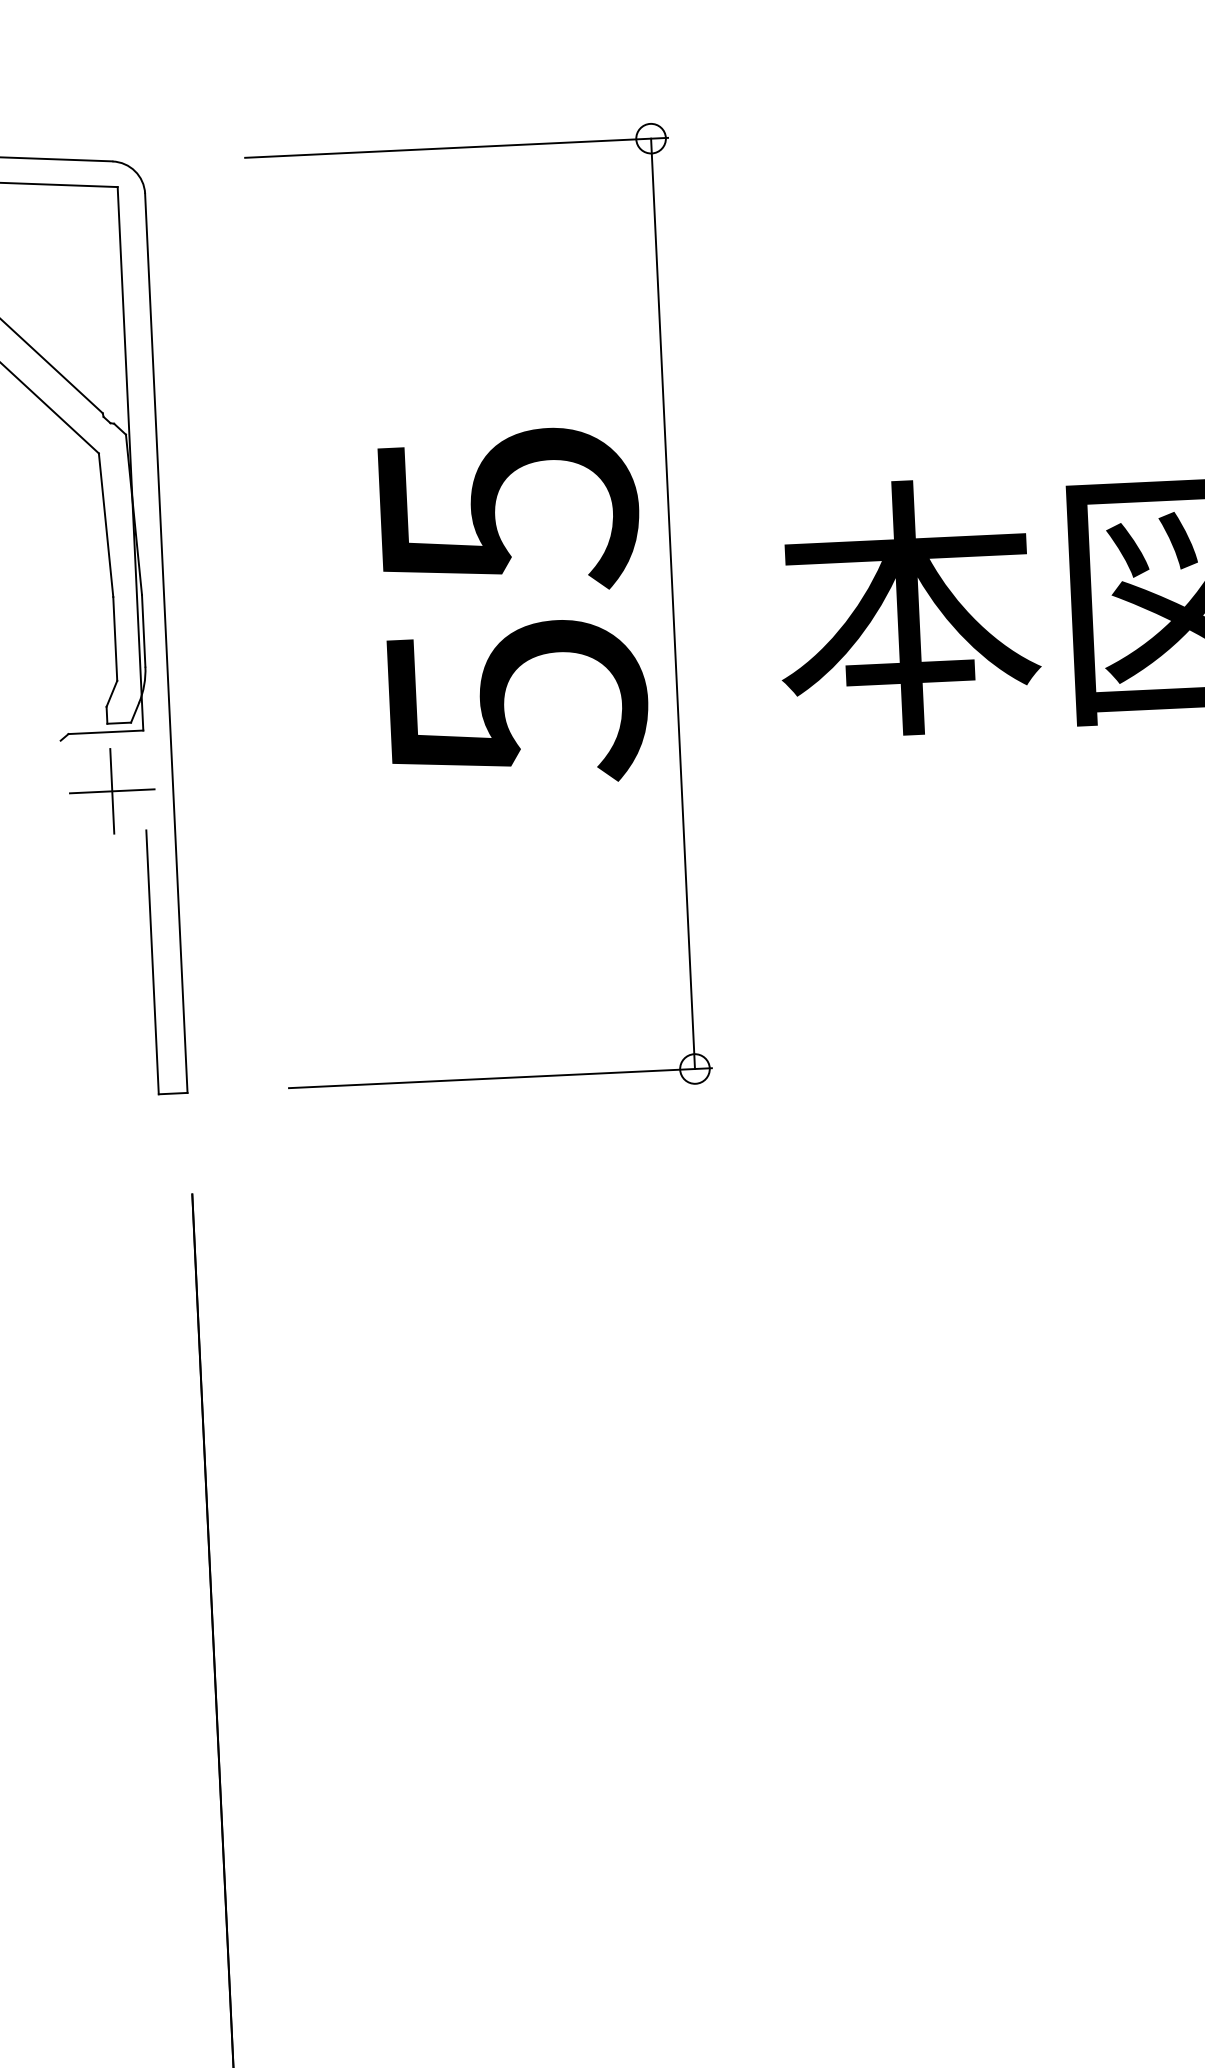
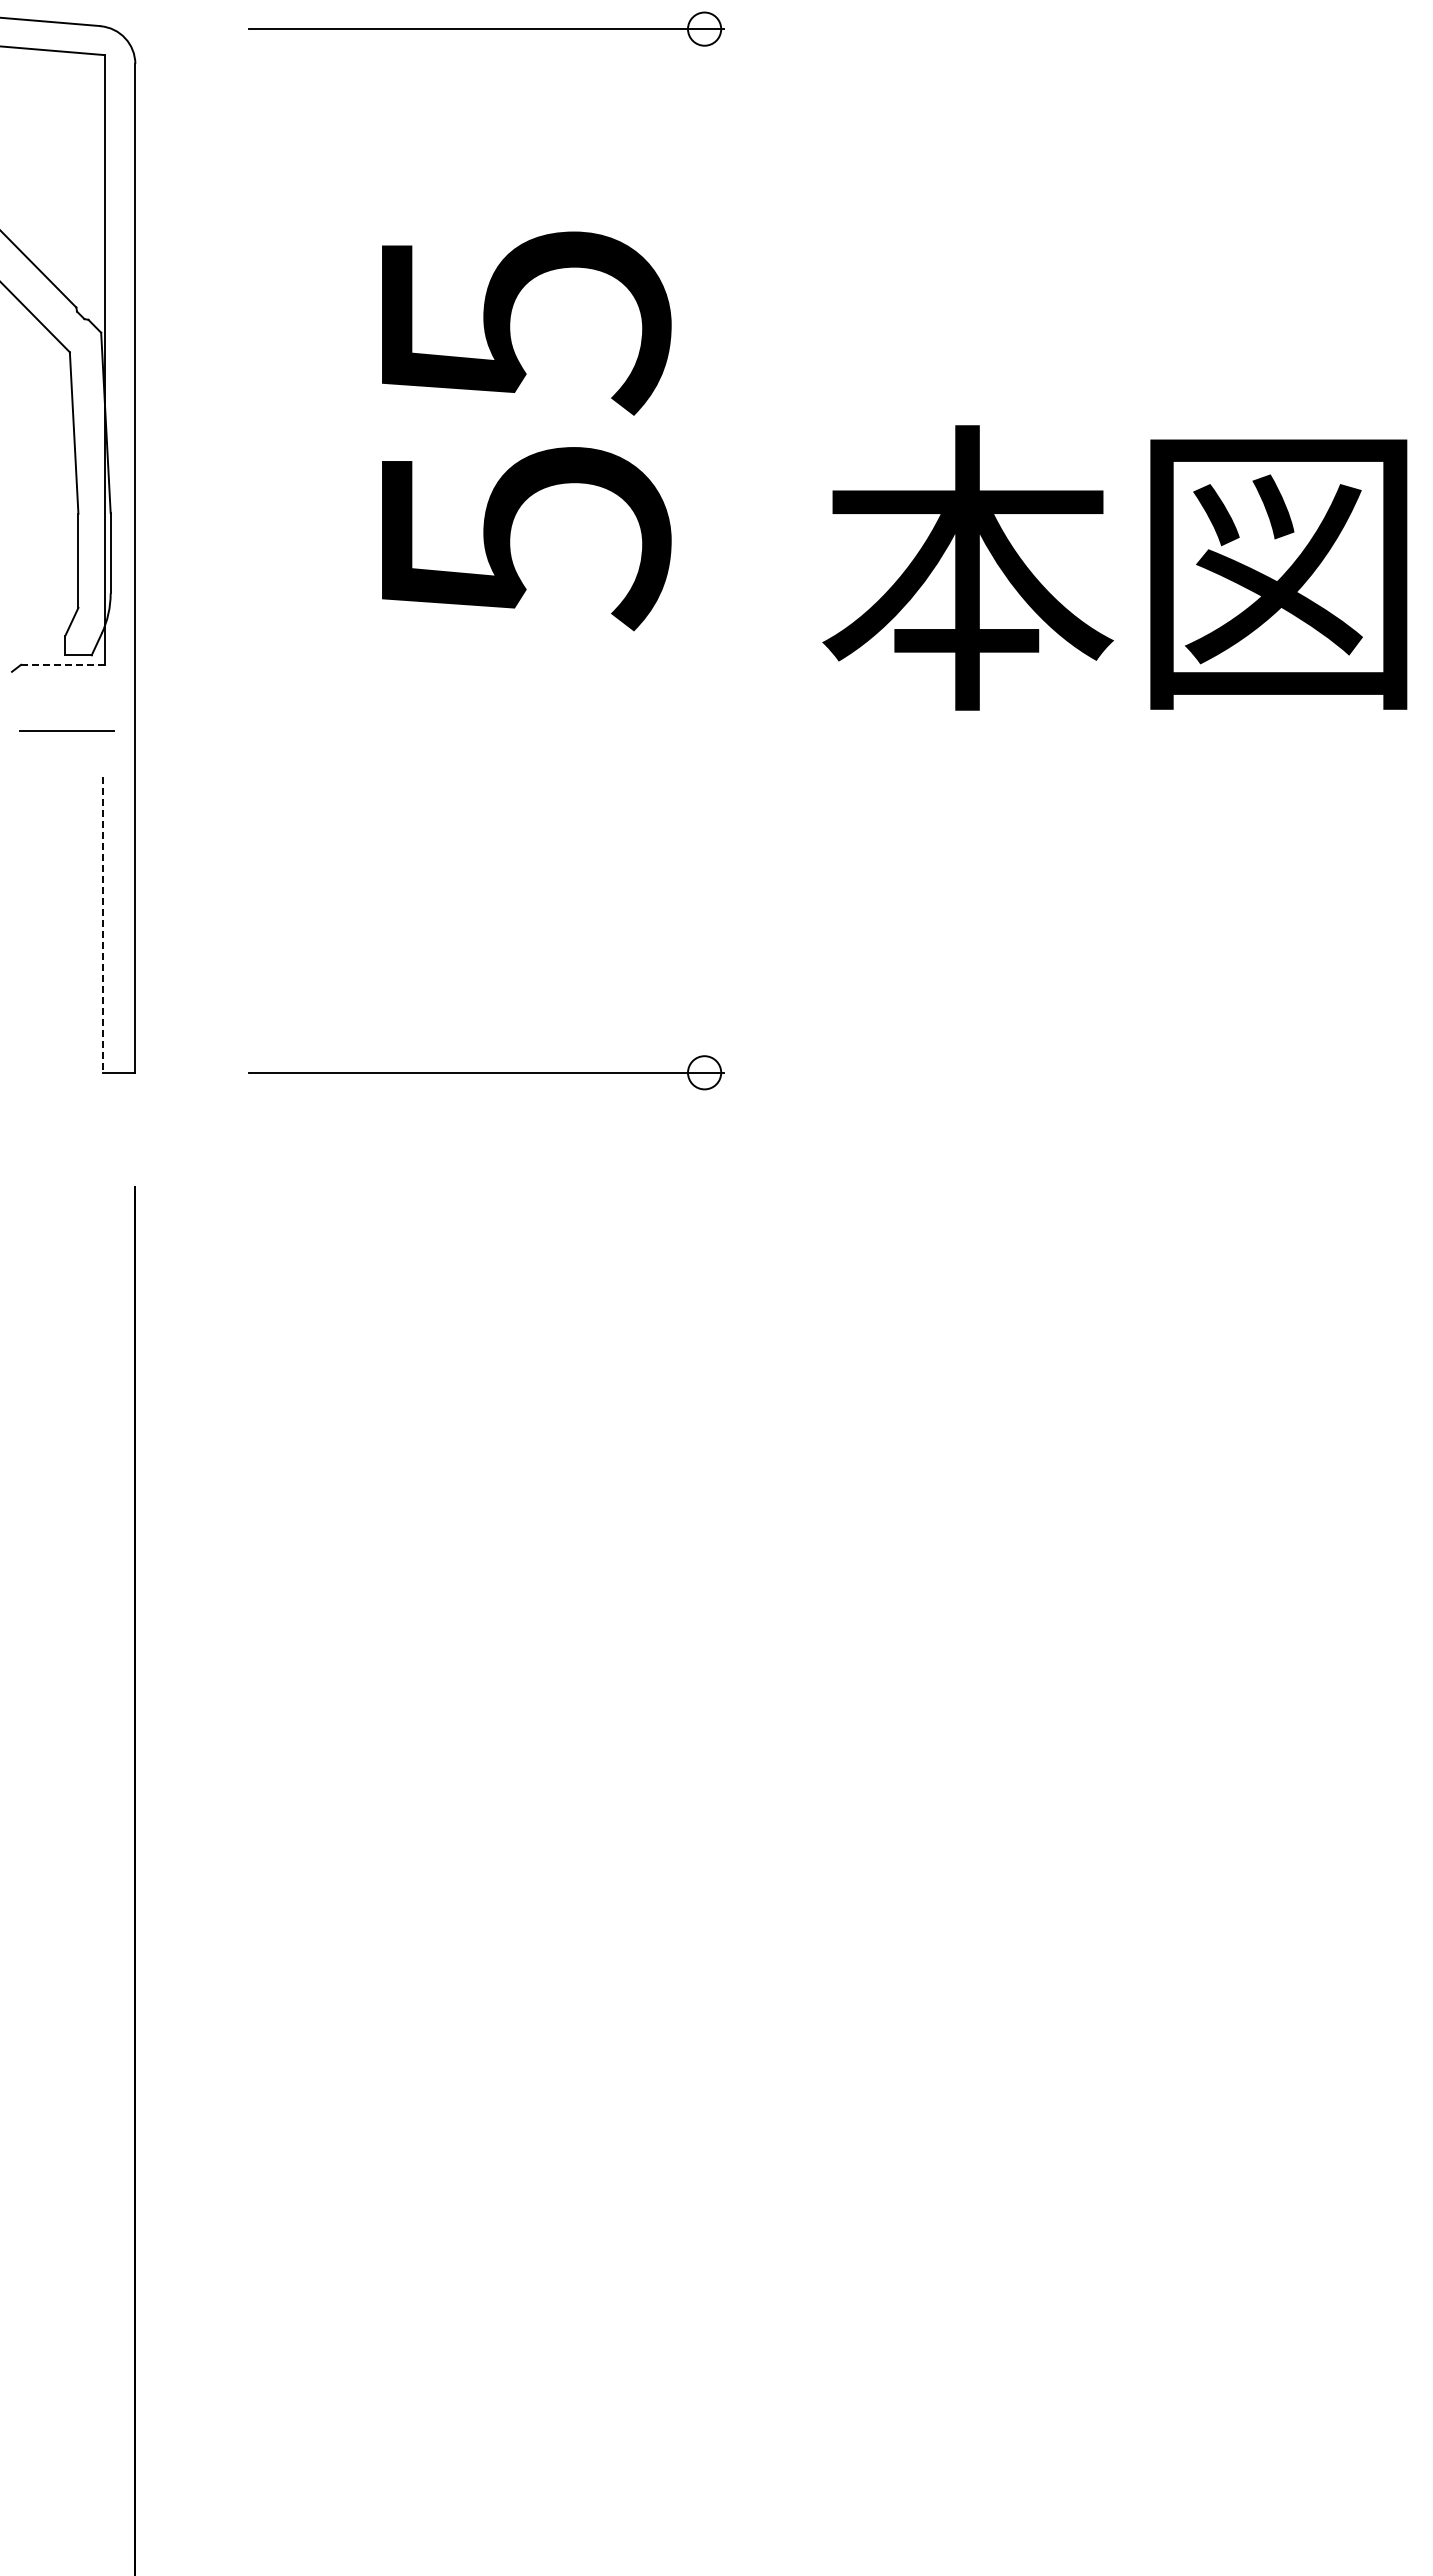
line: (672, 603) -> (704, 550), removed
text: (514, 608) -> (526, 431), moved
line: (106, 731) -> (63, 664), solid -> dashed
line: (112, 790) -> (67, 730), removed
line: (152, 962) -> (103, 925), solid -> dashed

